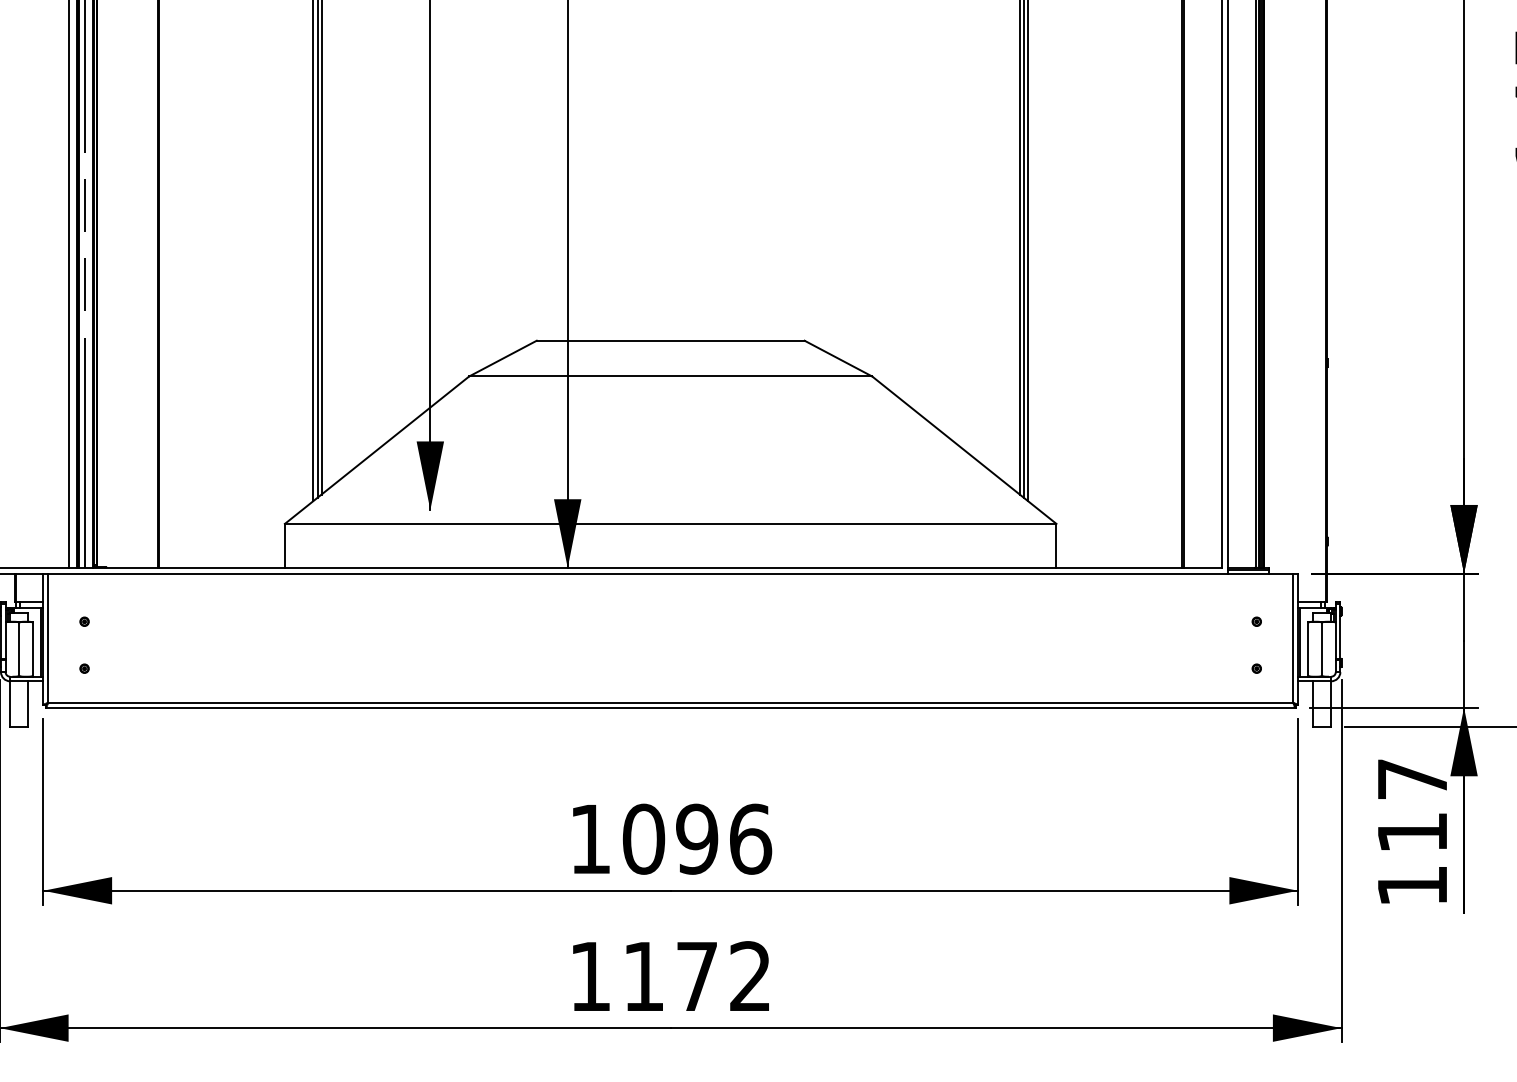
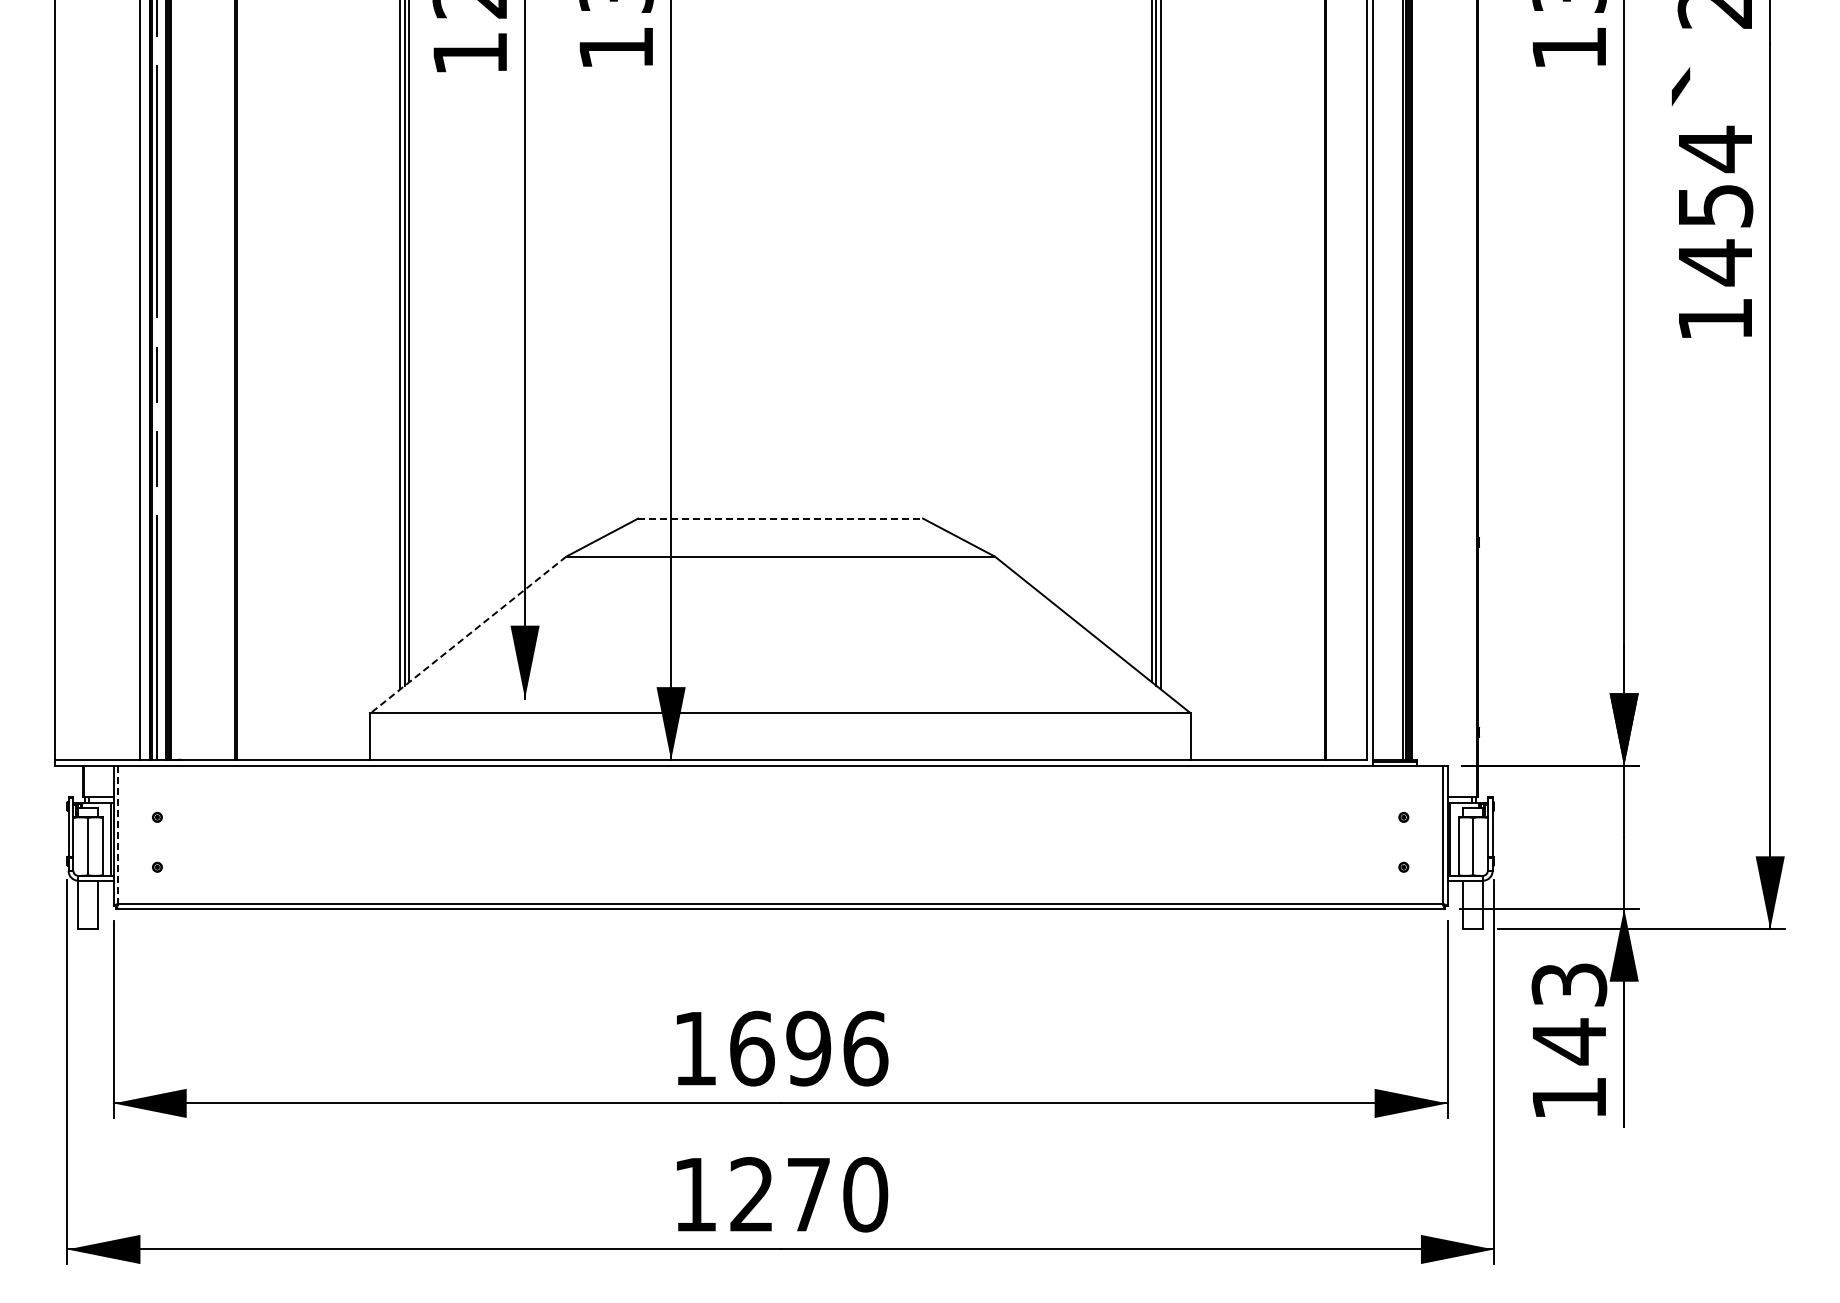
line: (671, 340) -> (781, 518), solid -> dashed
line: (377, 450) -> (468, 635), solid -> dashed
line: (47, 638) -> (118, 835), solid -> dashed
text: (1412, 807) -> (1569, 1014), 117 -> 143
text: (643, 839) -> (751, 1048), 1096 -> 1696
text: (697, 976) -> (809, 1194), 1172 -> 1270

